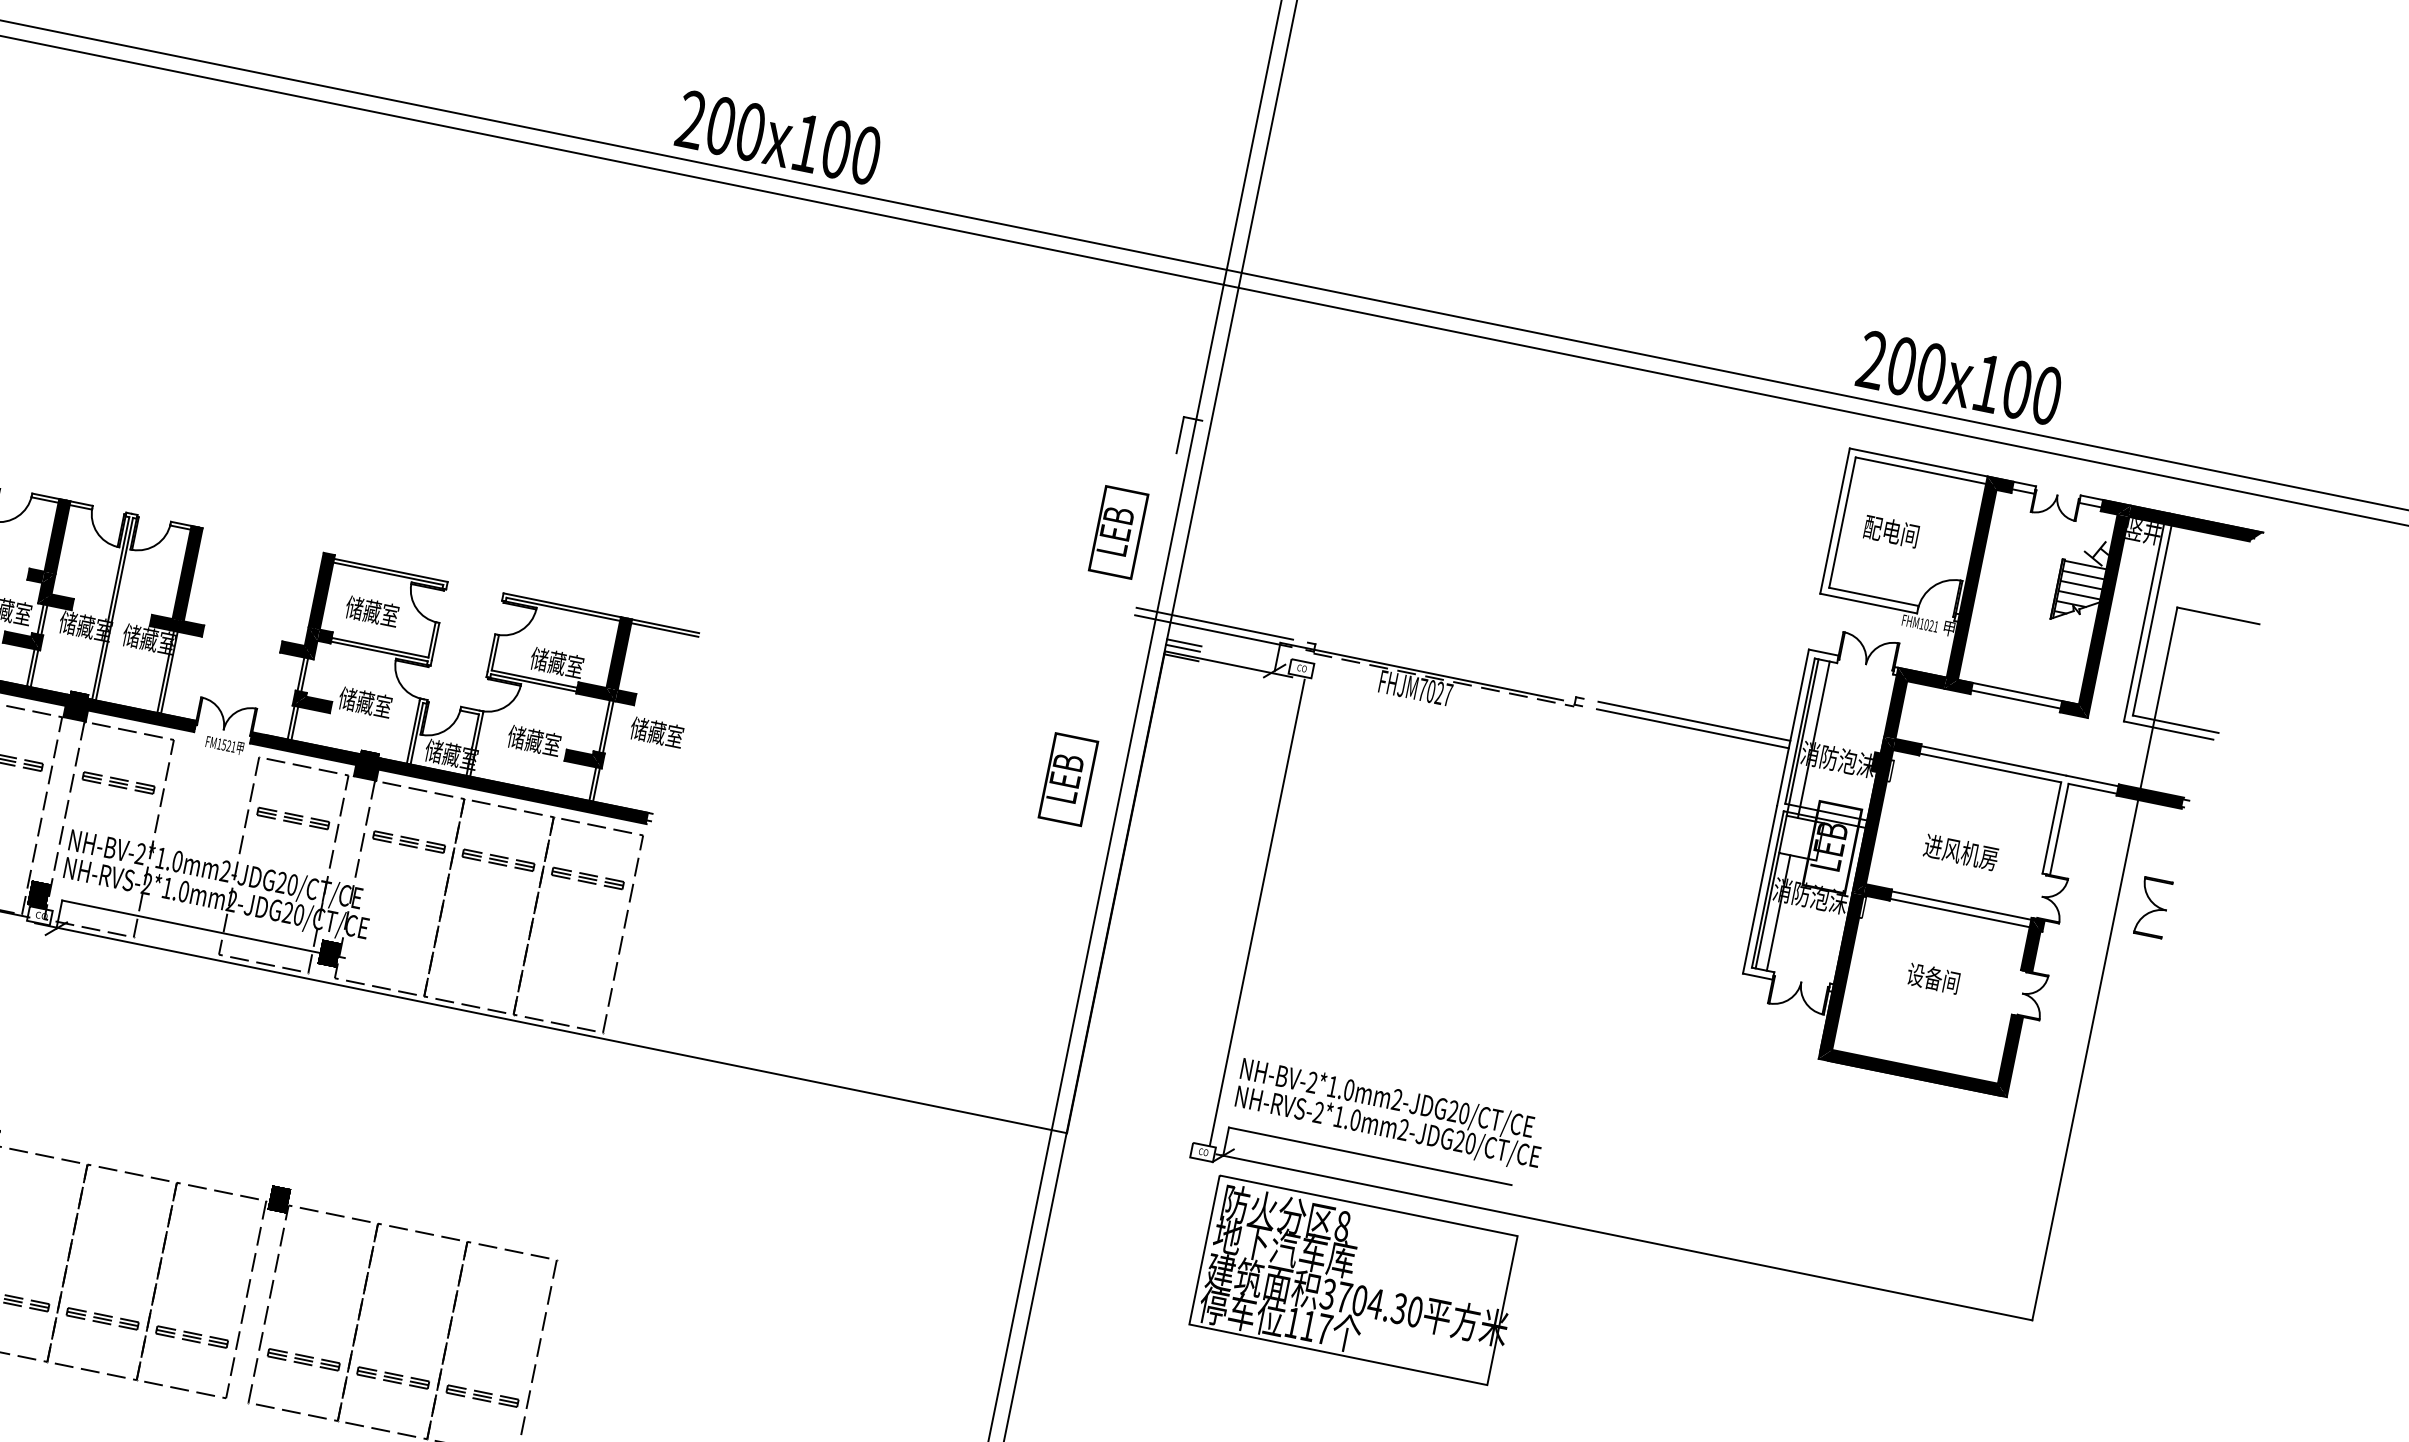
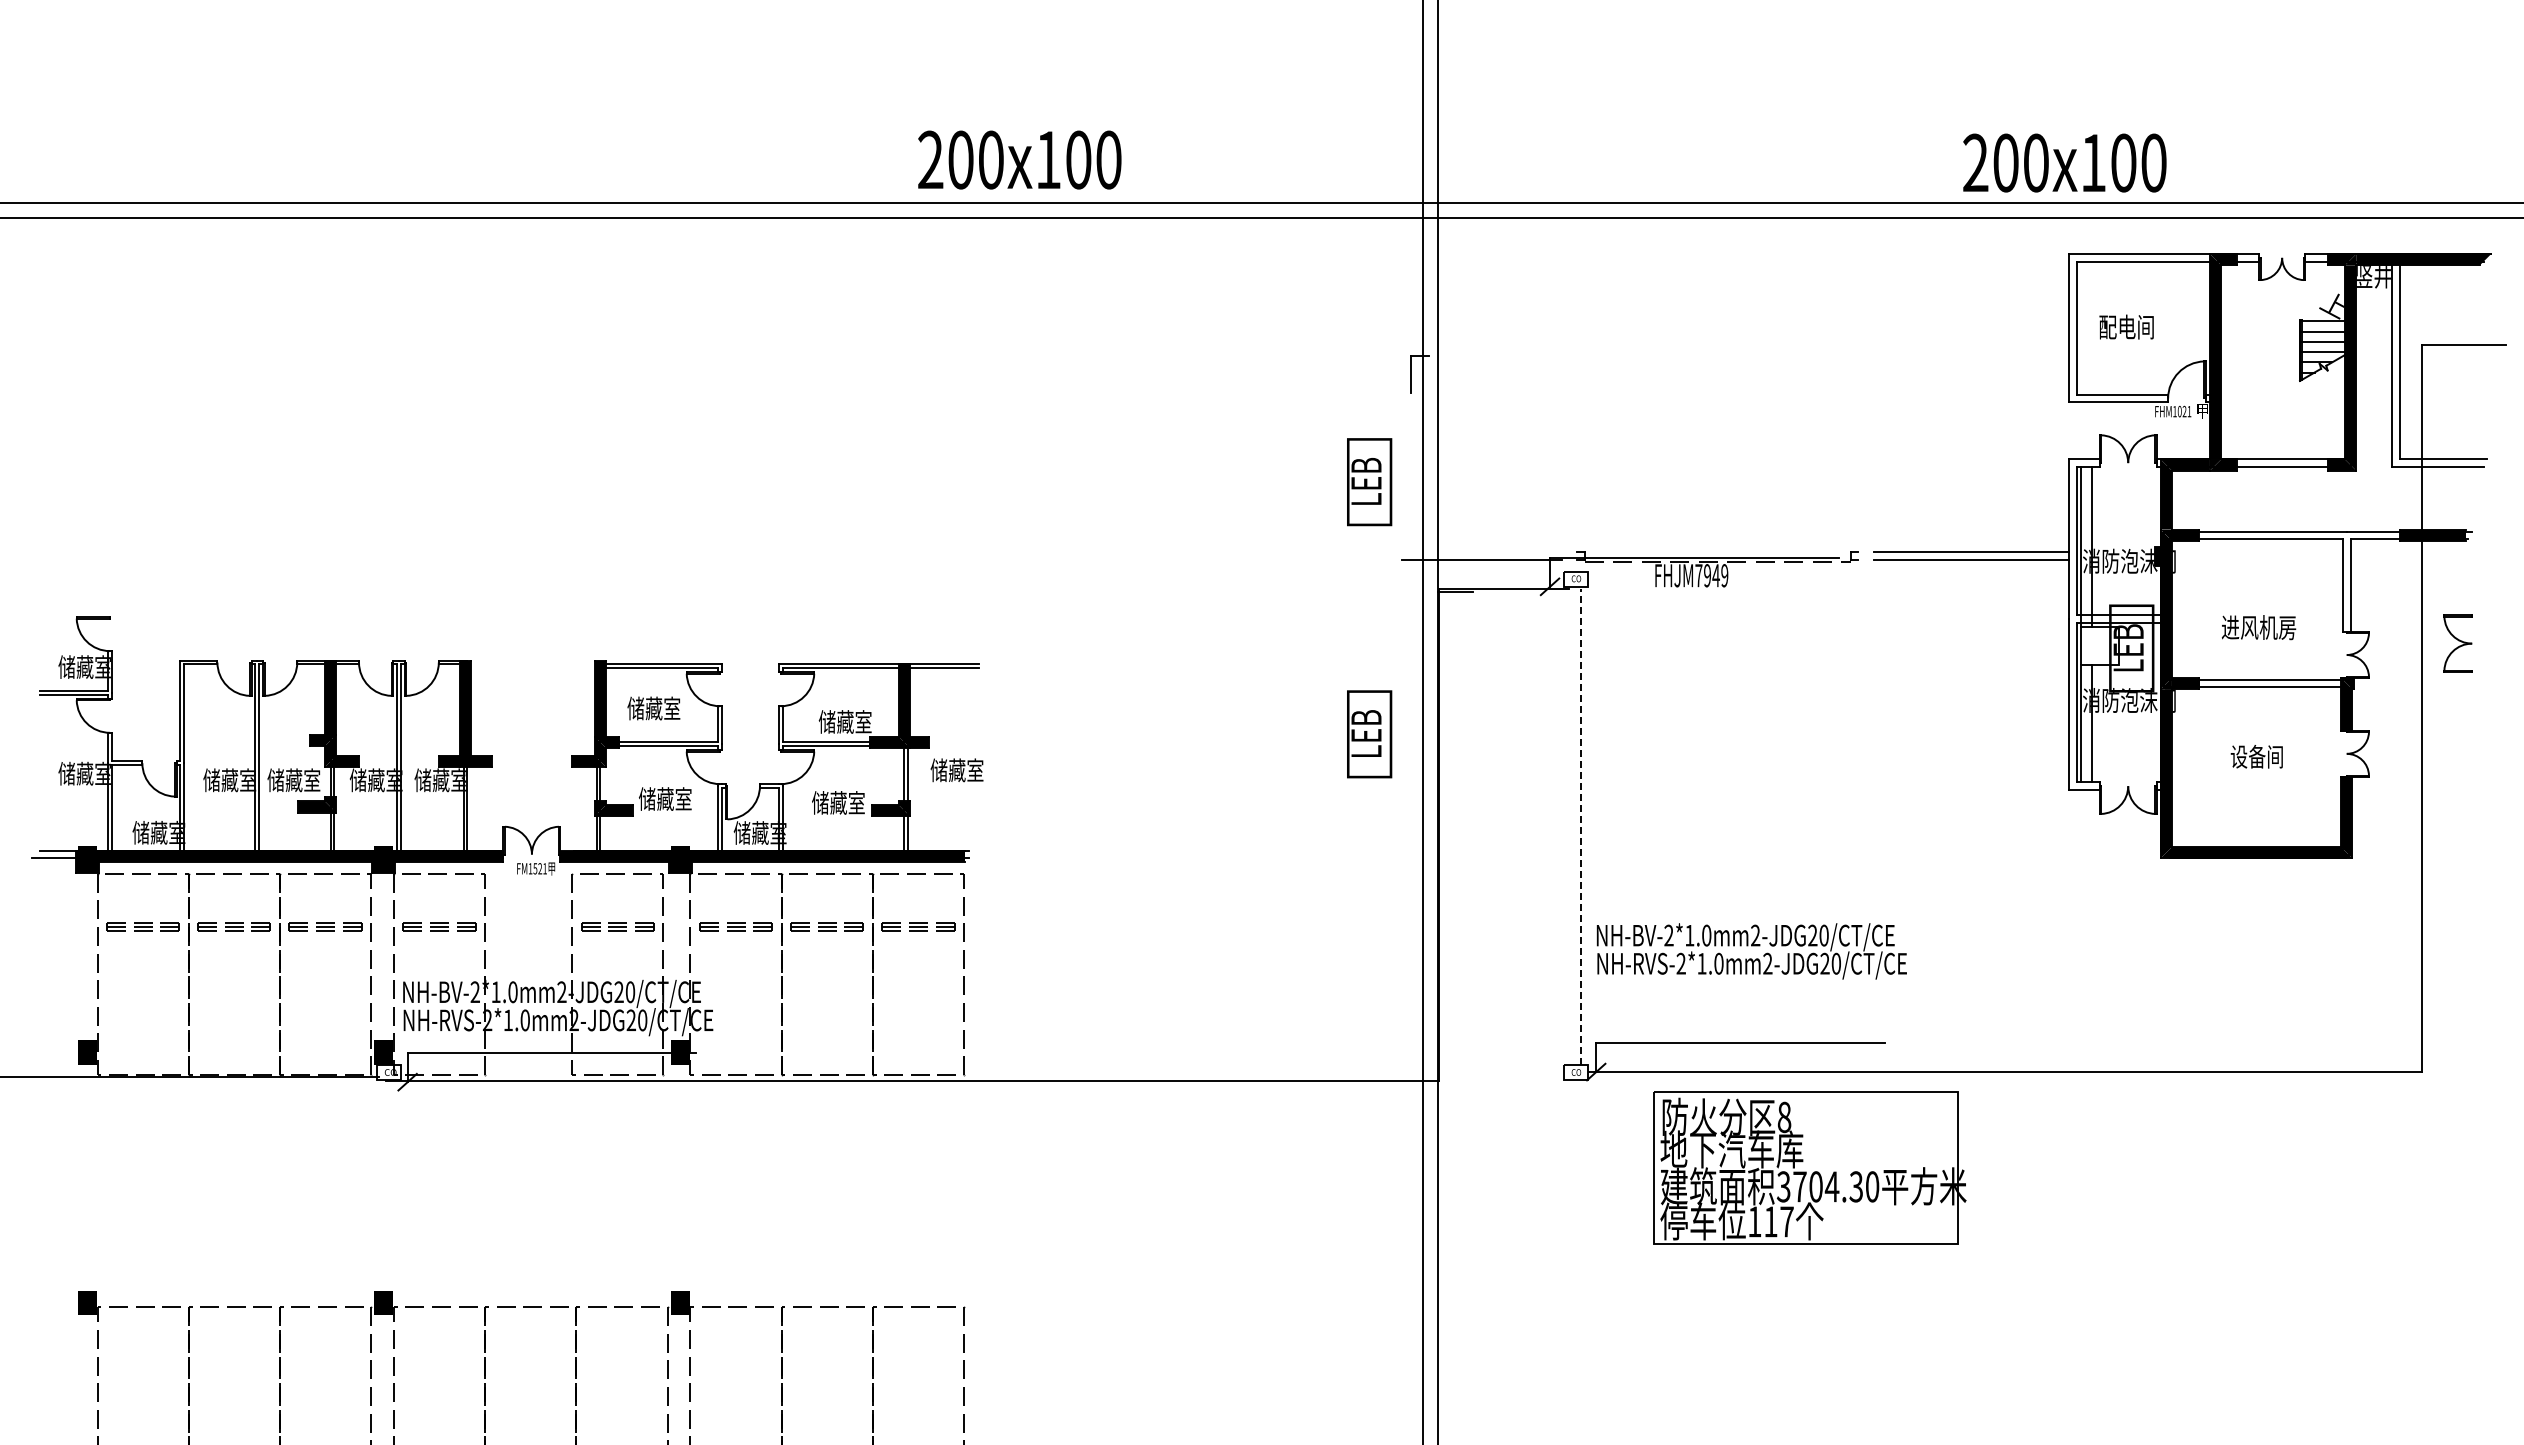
text: (778, 137) -> (1019, 159), moved
text: (1959, 377) -> (2064, 162), moved
line: (1214, 623) -> (1481, 552), removed
line: (1183, 643) -> (1455, 577), removed
line: (1182, 647) -> (1455, 582), removed
text: (1440, 693) -> (1716, 575), FHJM7027 -> FHJM7949
line: (1257, 913) -> (1581, 827), solid -> dashed
text: (1389, 1114) -> (1751, 951), moved
part: (1357, 1280) -> (1809, 1167), moved

